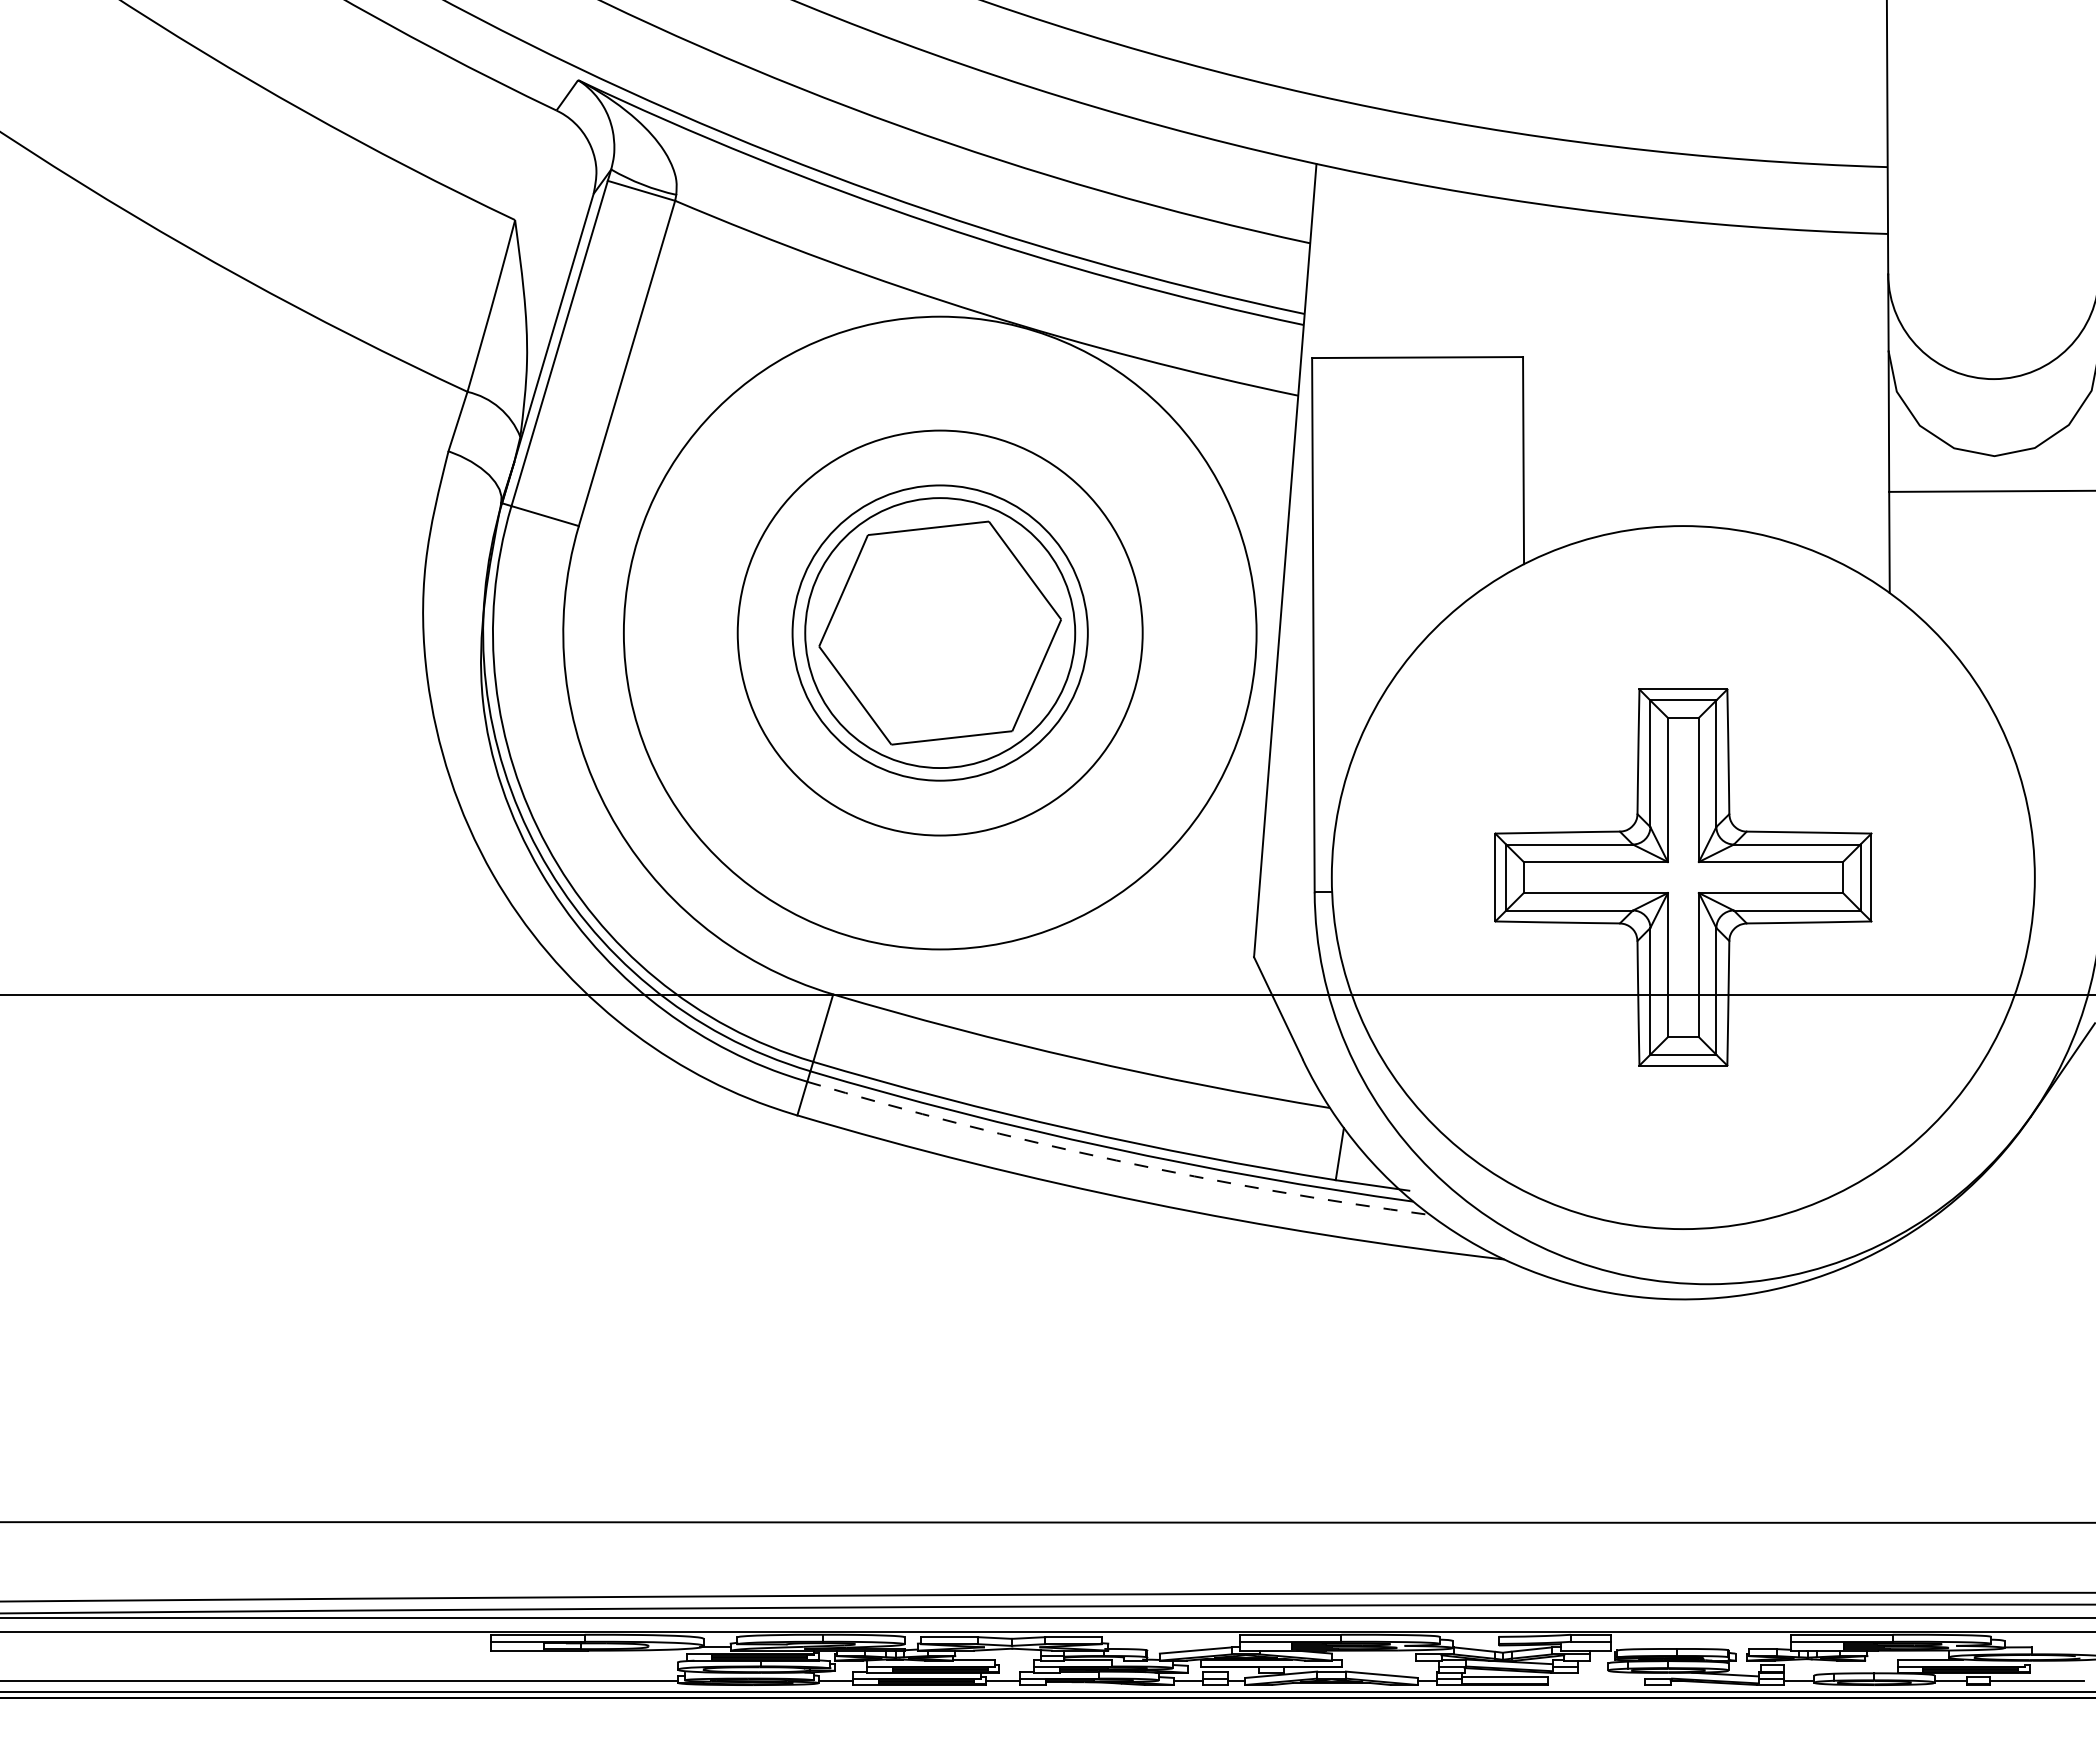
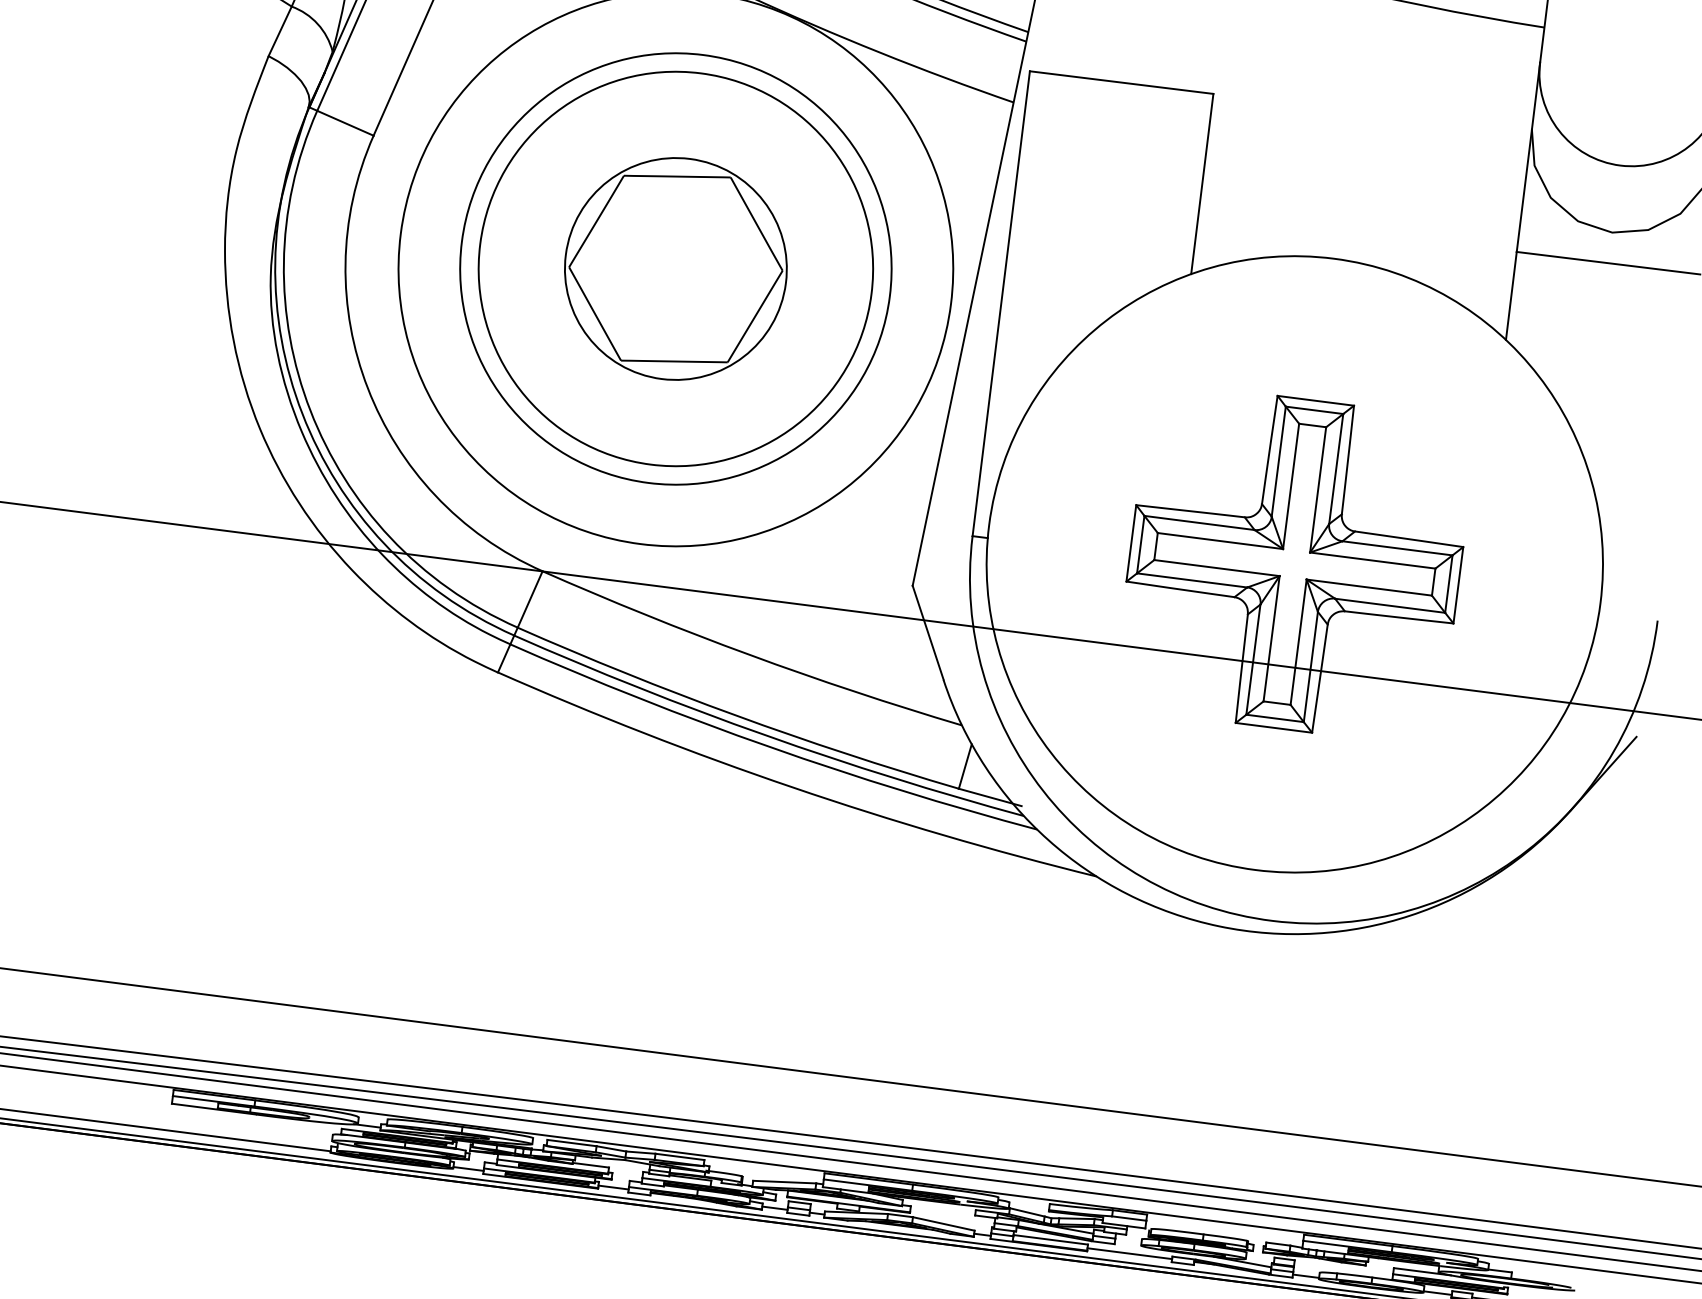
circle: (939, 632) -> (675, 268), size x0.62
circle: (940, 633) -> (676, 269), size x1.67
circle: (940, 633) -> (676, 269), size x1.67
arc: (1116, 1160) -> (770, 747), dashed -> solid
line: (1596, 1681) -> (1129, 1253), added

